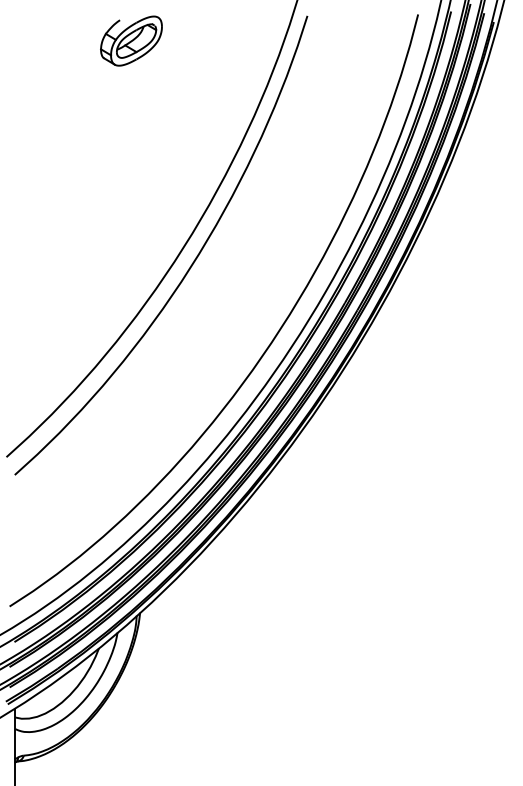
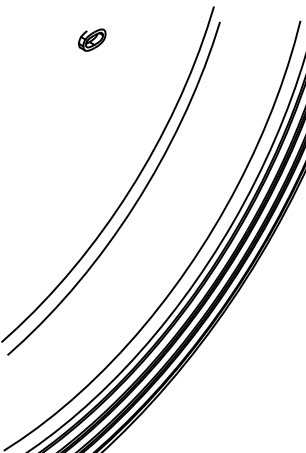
part: (131, 40) -> (92, 39), size x0.6

